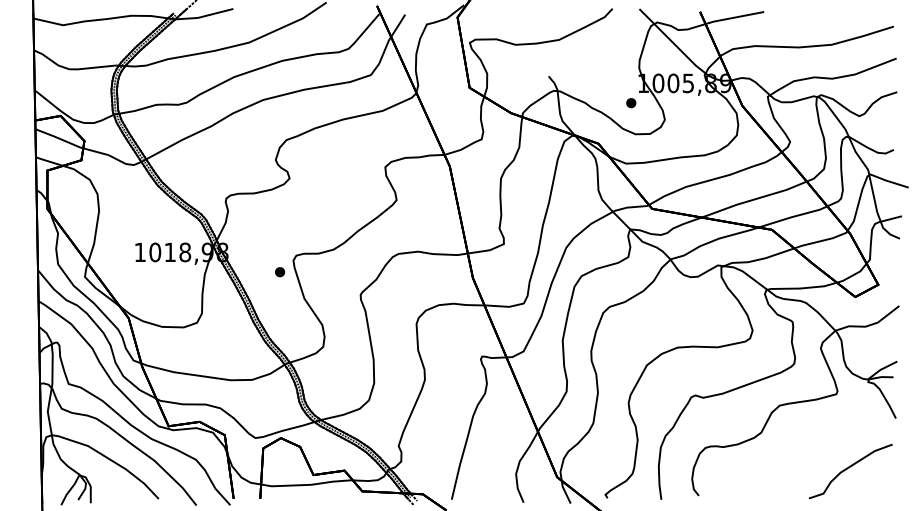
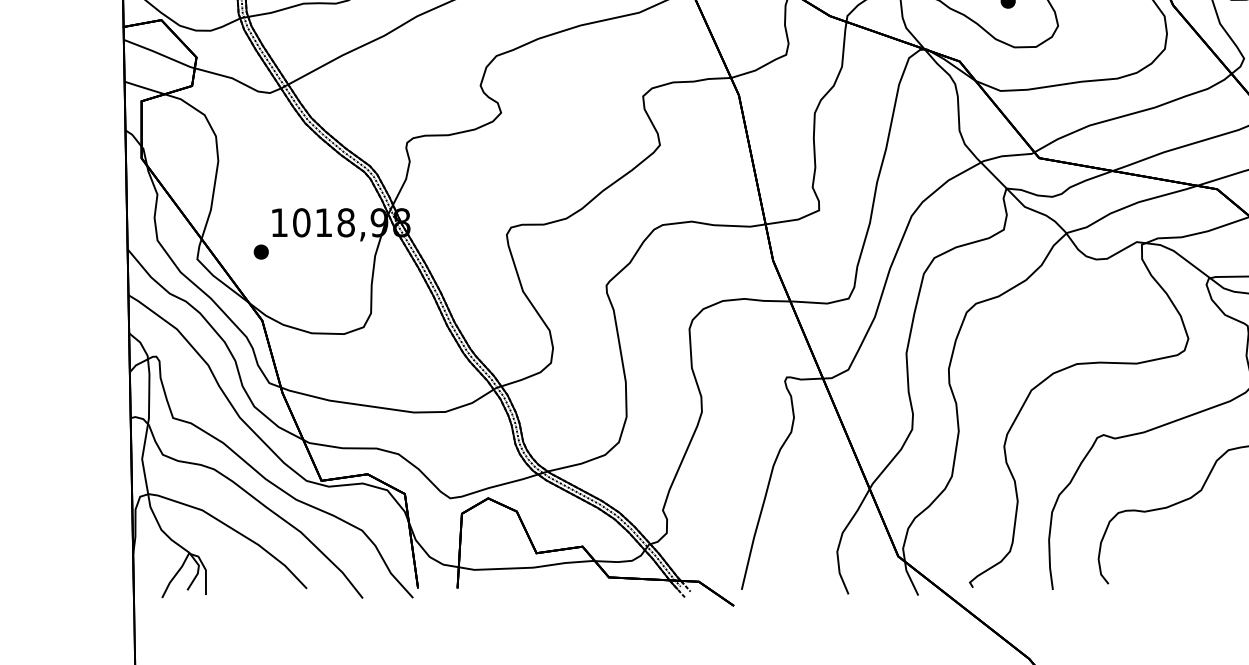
part: (280, 272) -> (261, 252), moved

